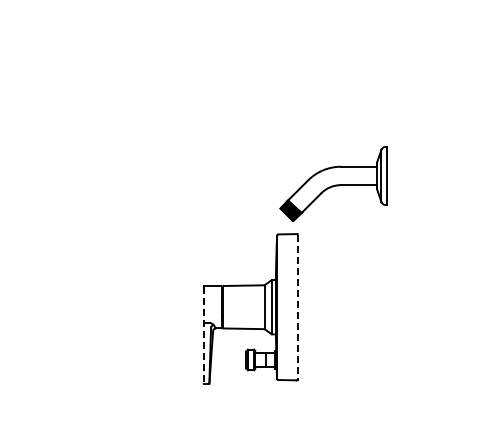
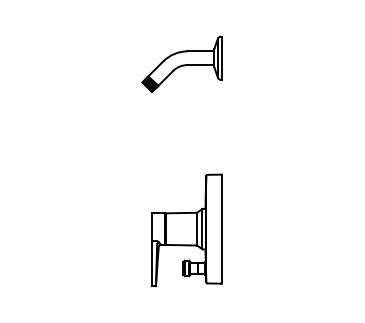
part: (333, 183) -> (182, 63), moved
line: (297, 307) -> (221, 229), dashed -> solid
line: (203, 335) -> (151, 250), dashed -> solid

